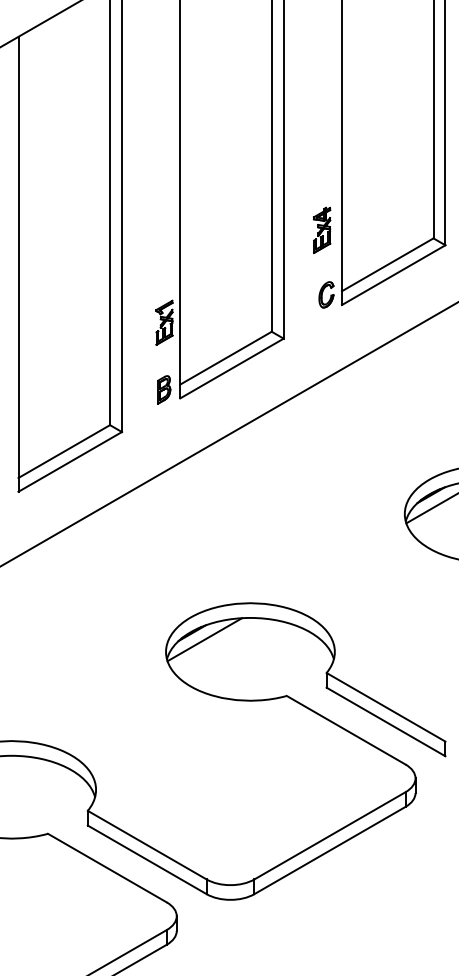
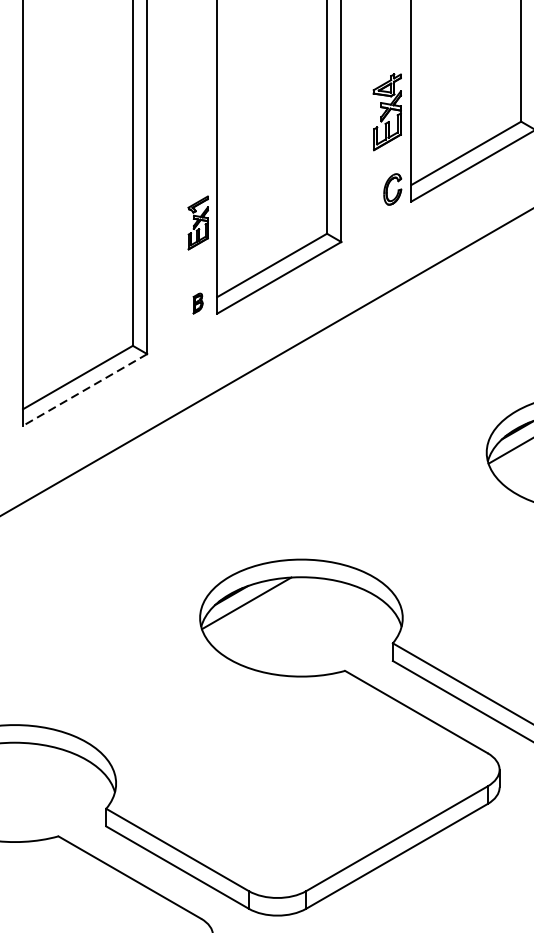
part: (321, 229) -> (386, 110), size x1.4
part: (164, 389) -> (198, 303), size x0.6
line: (70, 461) -> (85, 389), solid -> dashed

